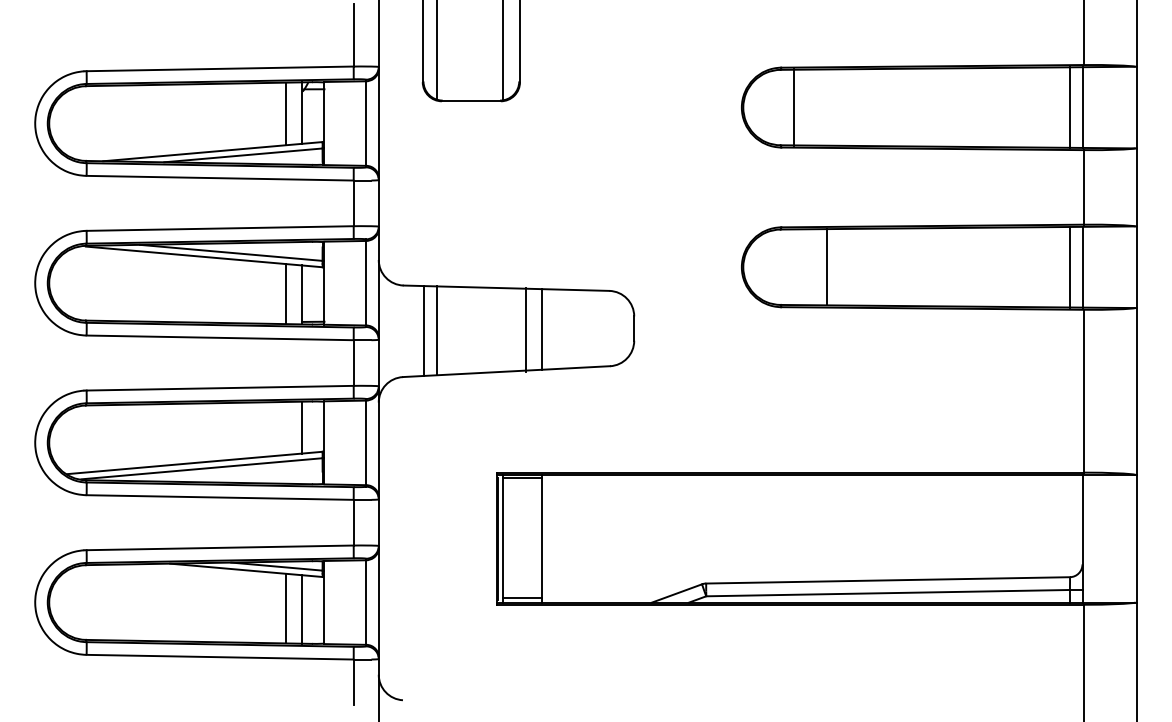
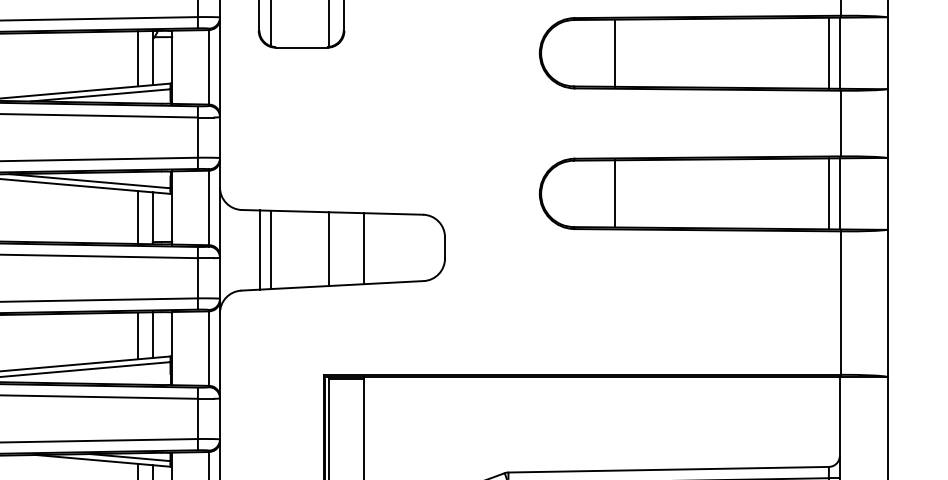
line: (794, 107) -> (615, 53), moved
line: (525, 329) -> (328, 248), moved
line: (286, 427) -> (138, 335), added

